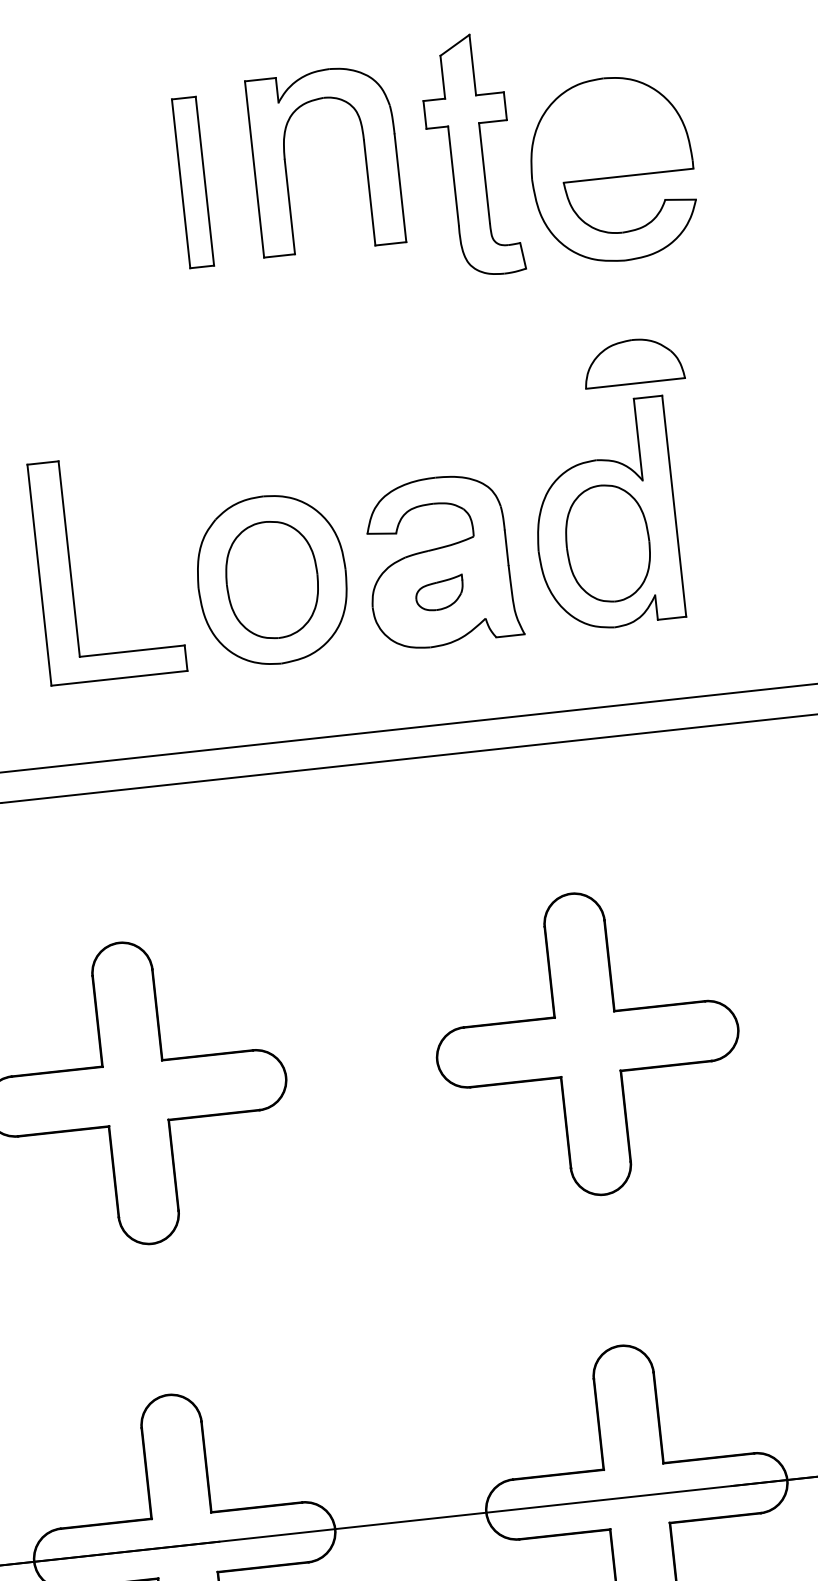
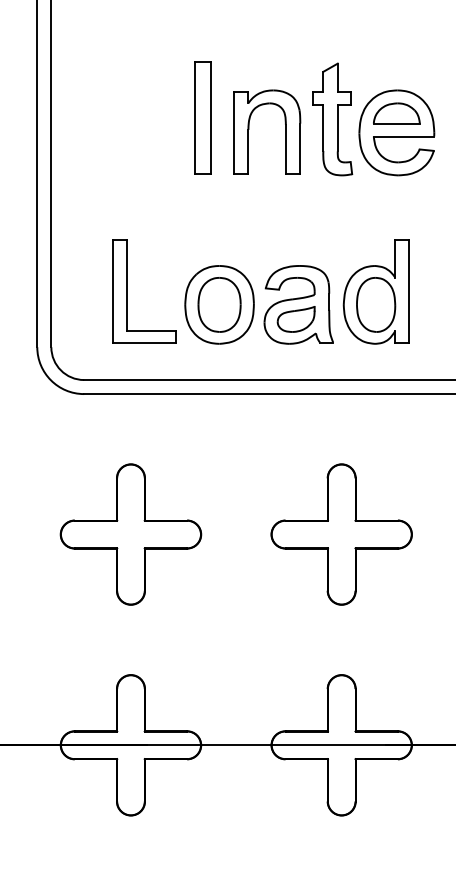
part: (364, 154) -> (285, 131), moved
part: (191, 181) -> (202, 117), size x1.43
part: (632, 361) -> (396, 113), moved
part: (438, 593) -> (295, 319), size x1.67

